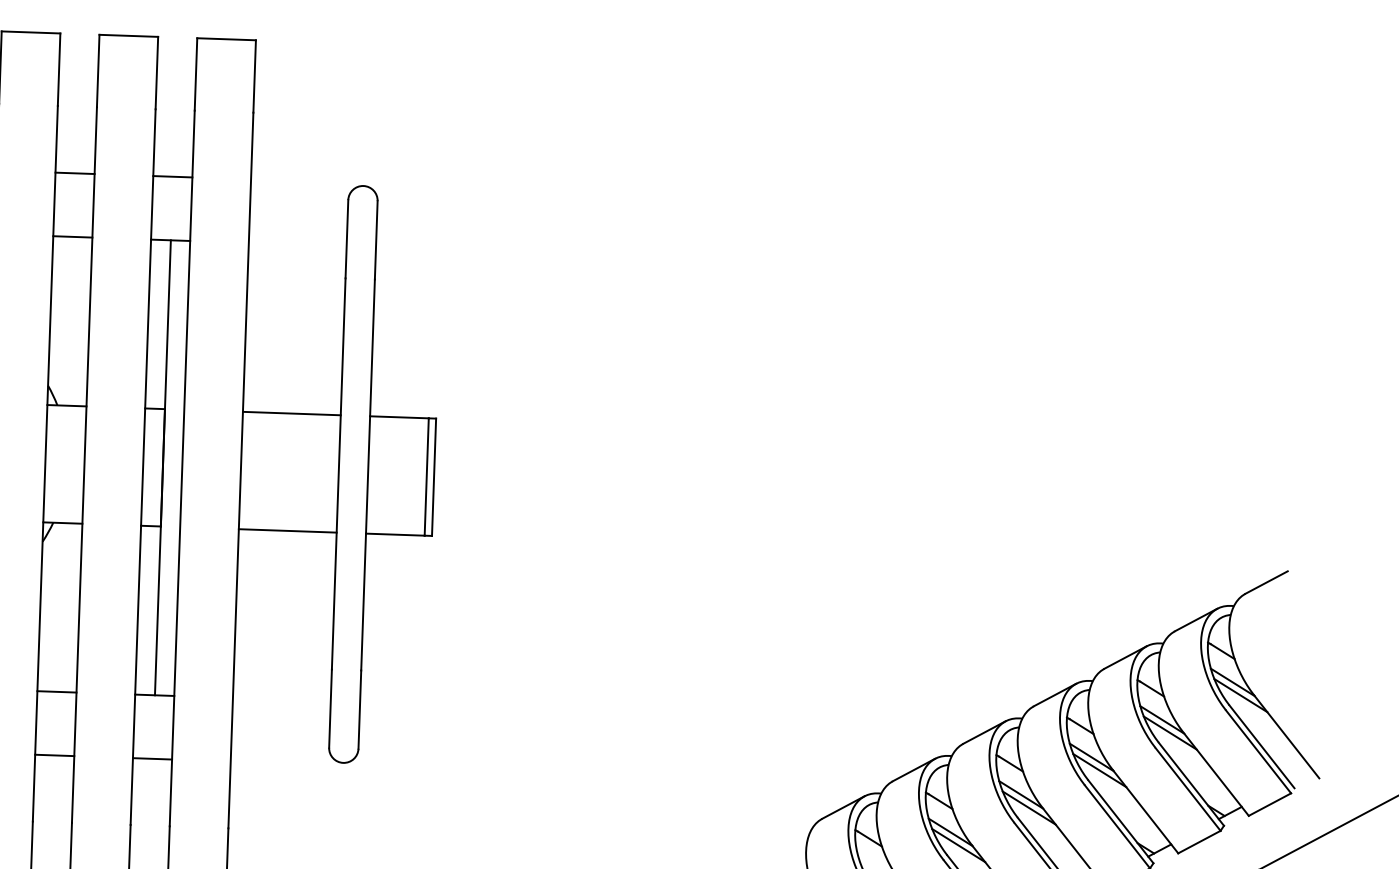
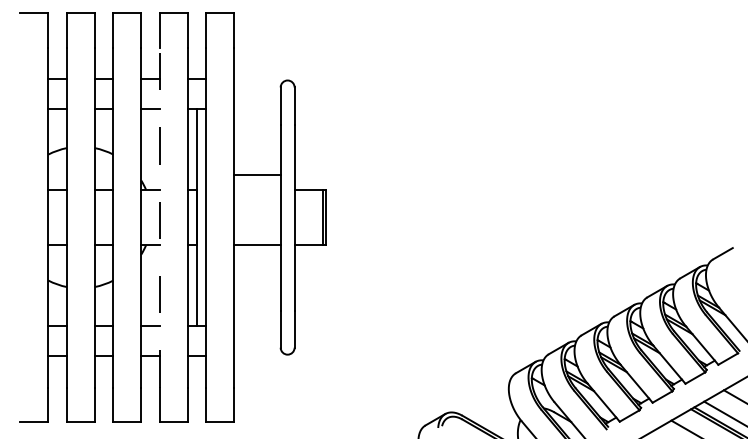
line: (291, 413) -> (257, 174), moved
line: (83, 464) -> (159, 217), solid -> dashed

